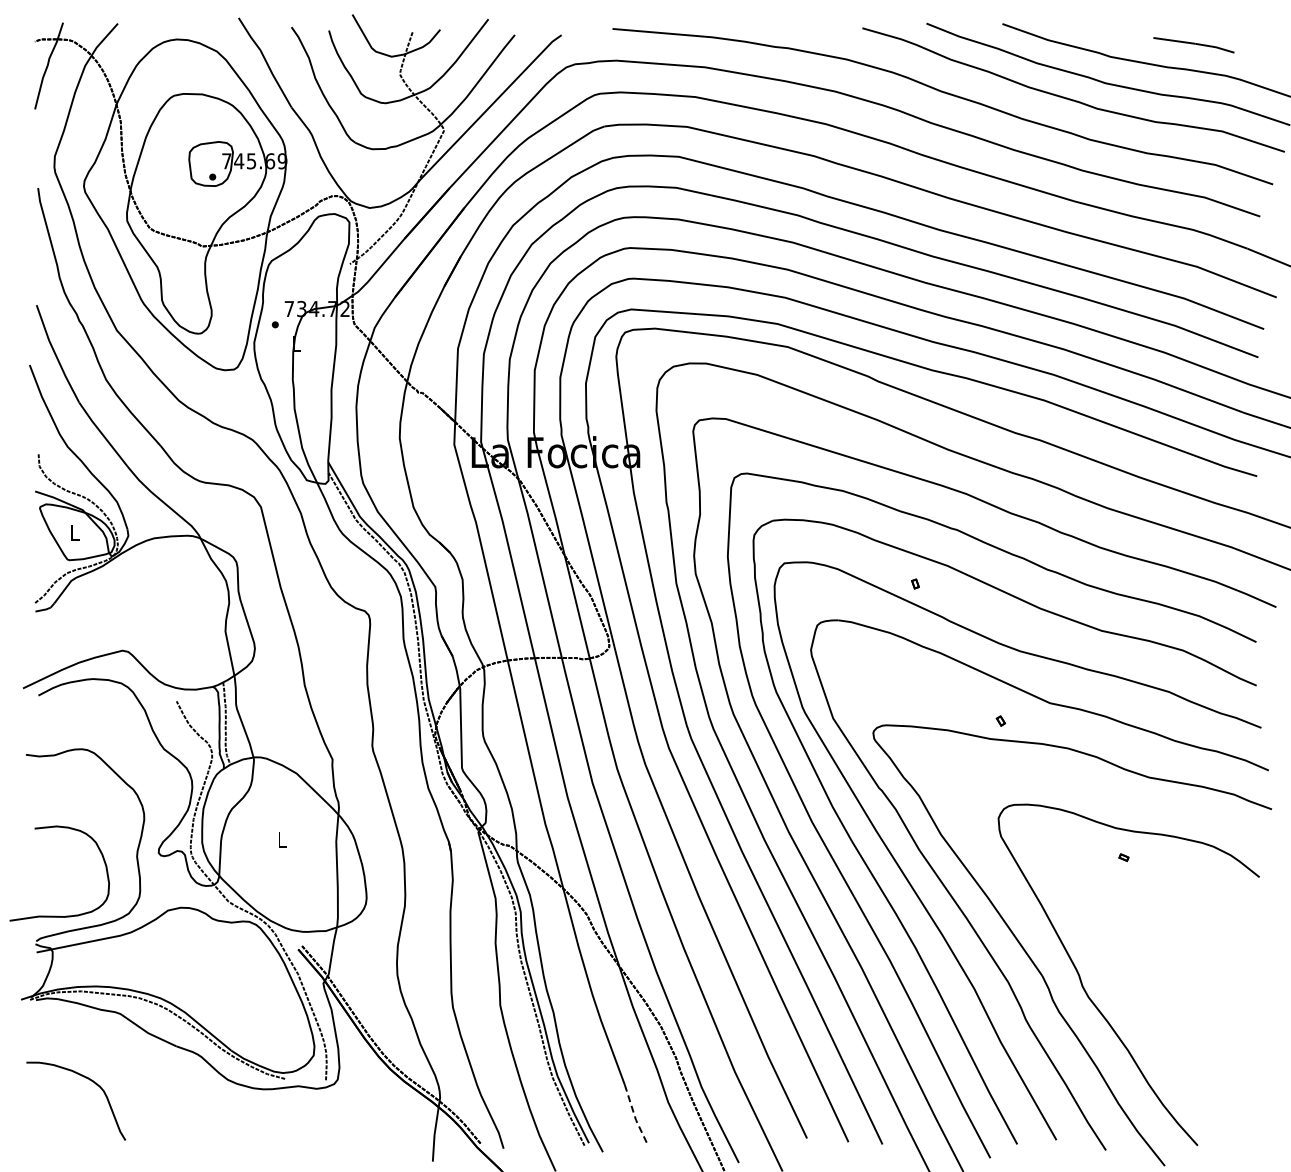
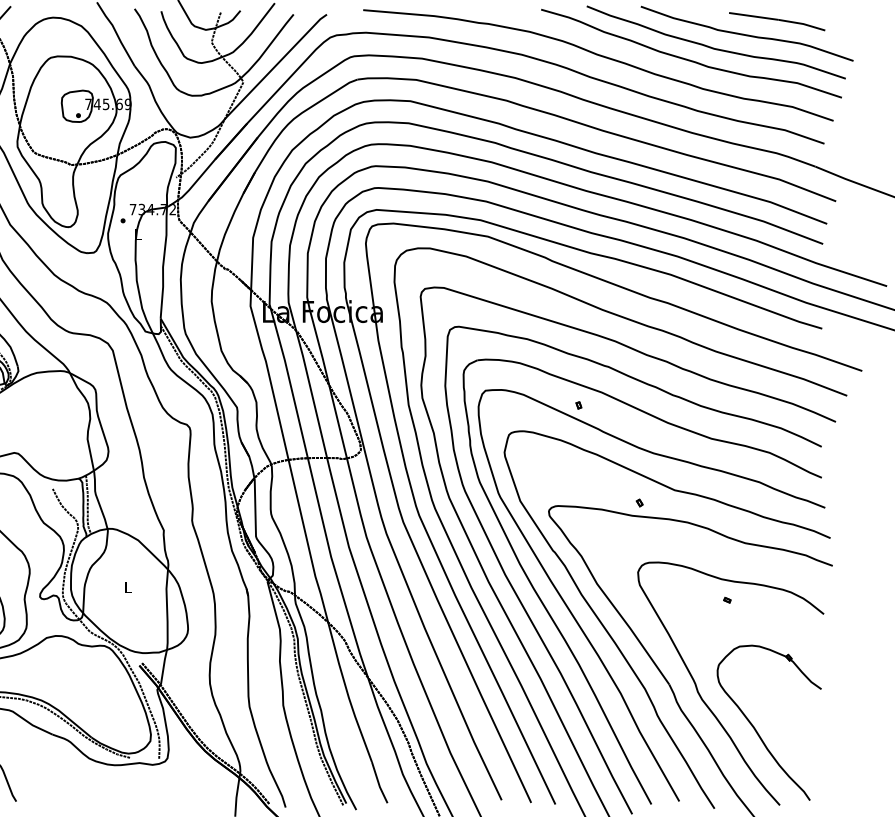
part: (1193, 45) -> (776, 21), size x1.67
part: (1164, 1039) -> (756, 729), added
line: (634, 1115) -> (378, 783), dashed -> solid

